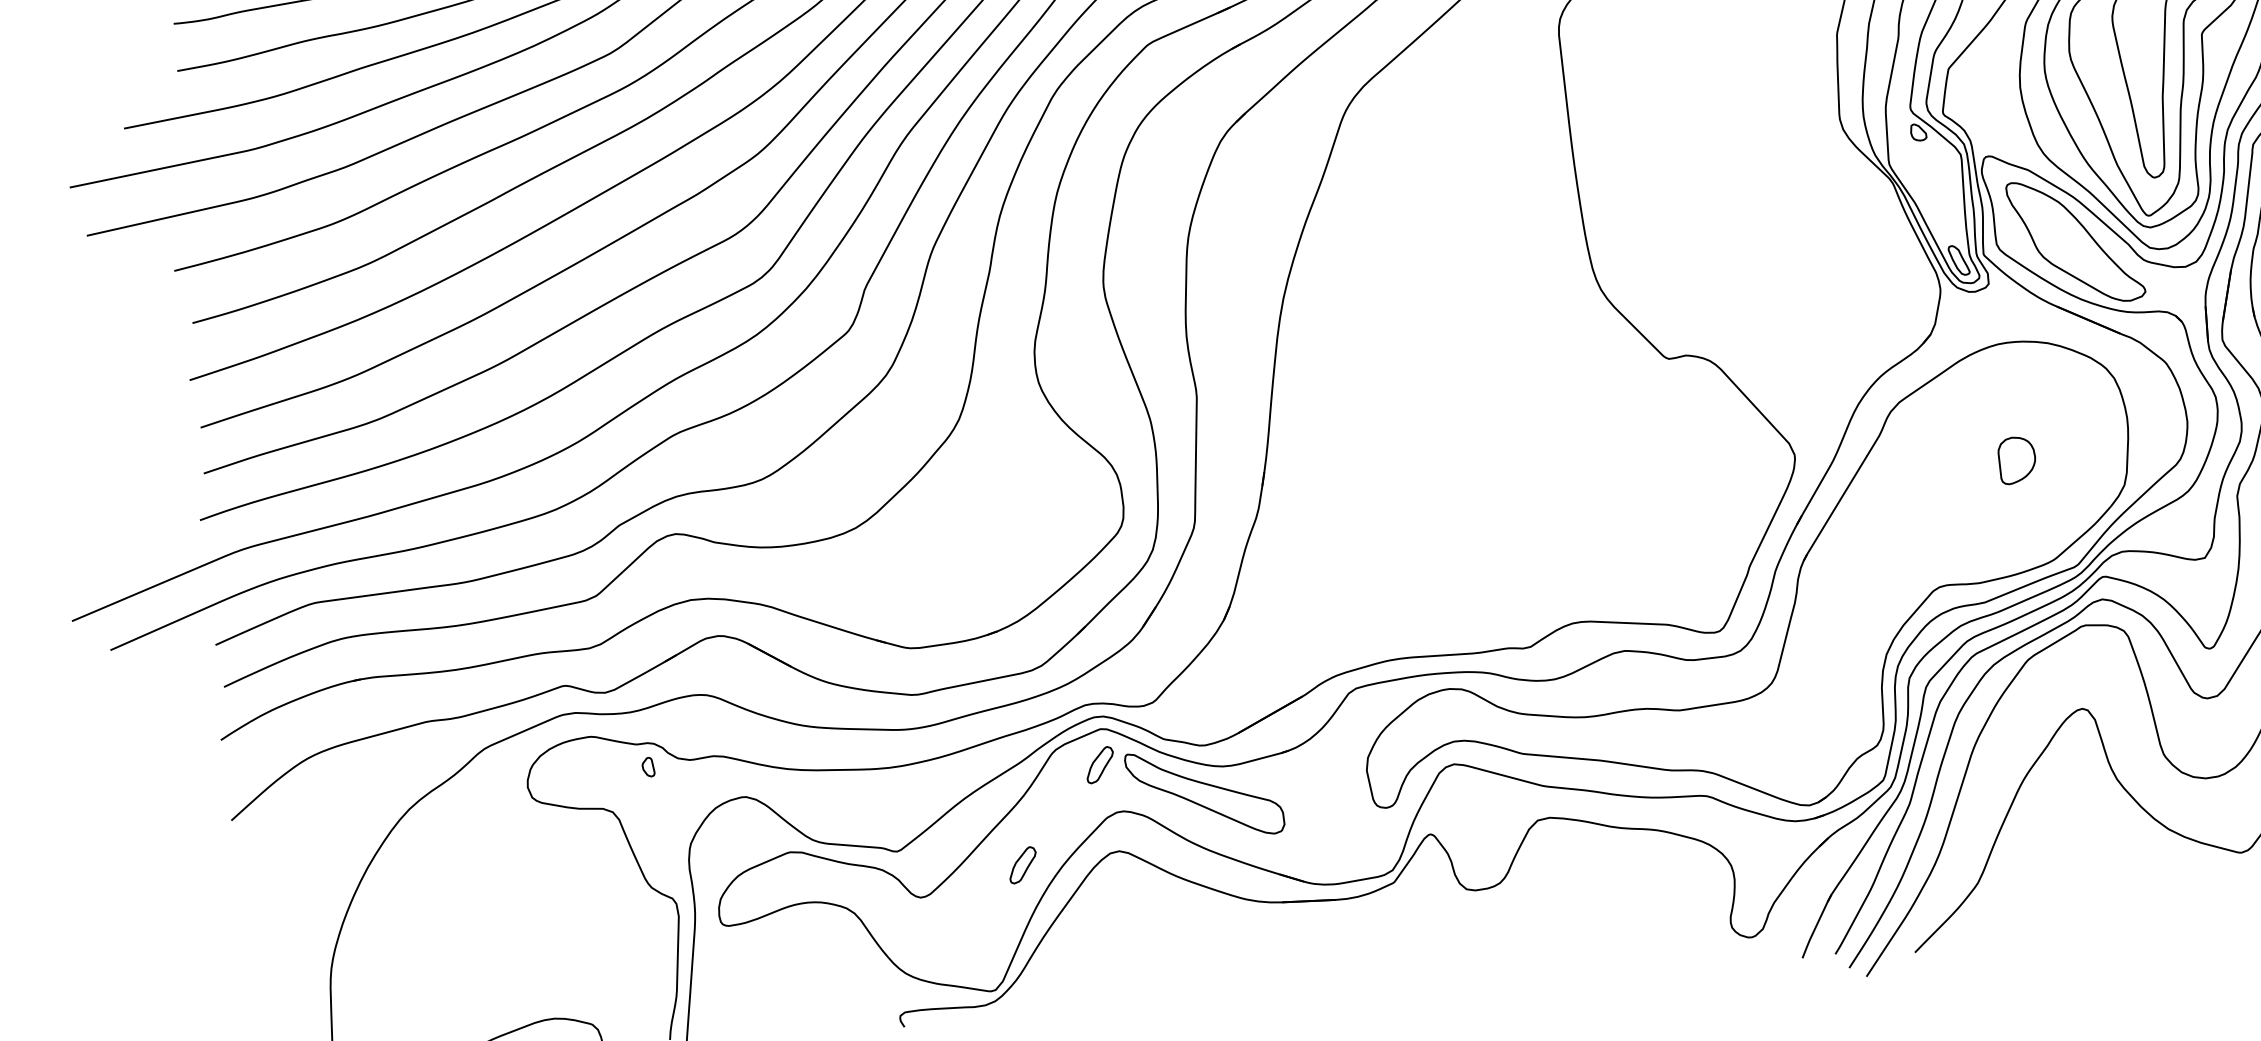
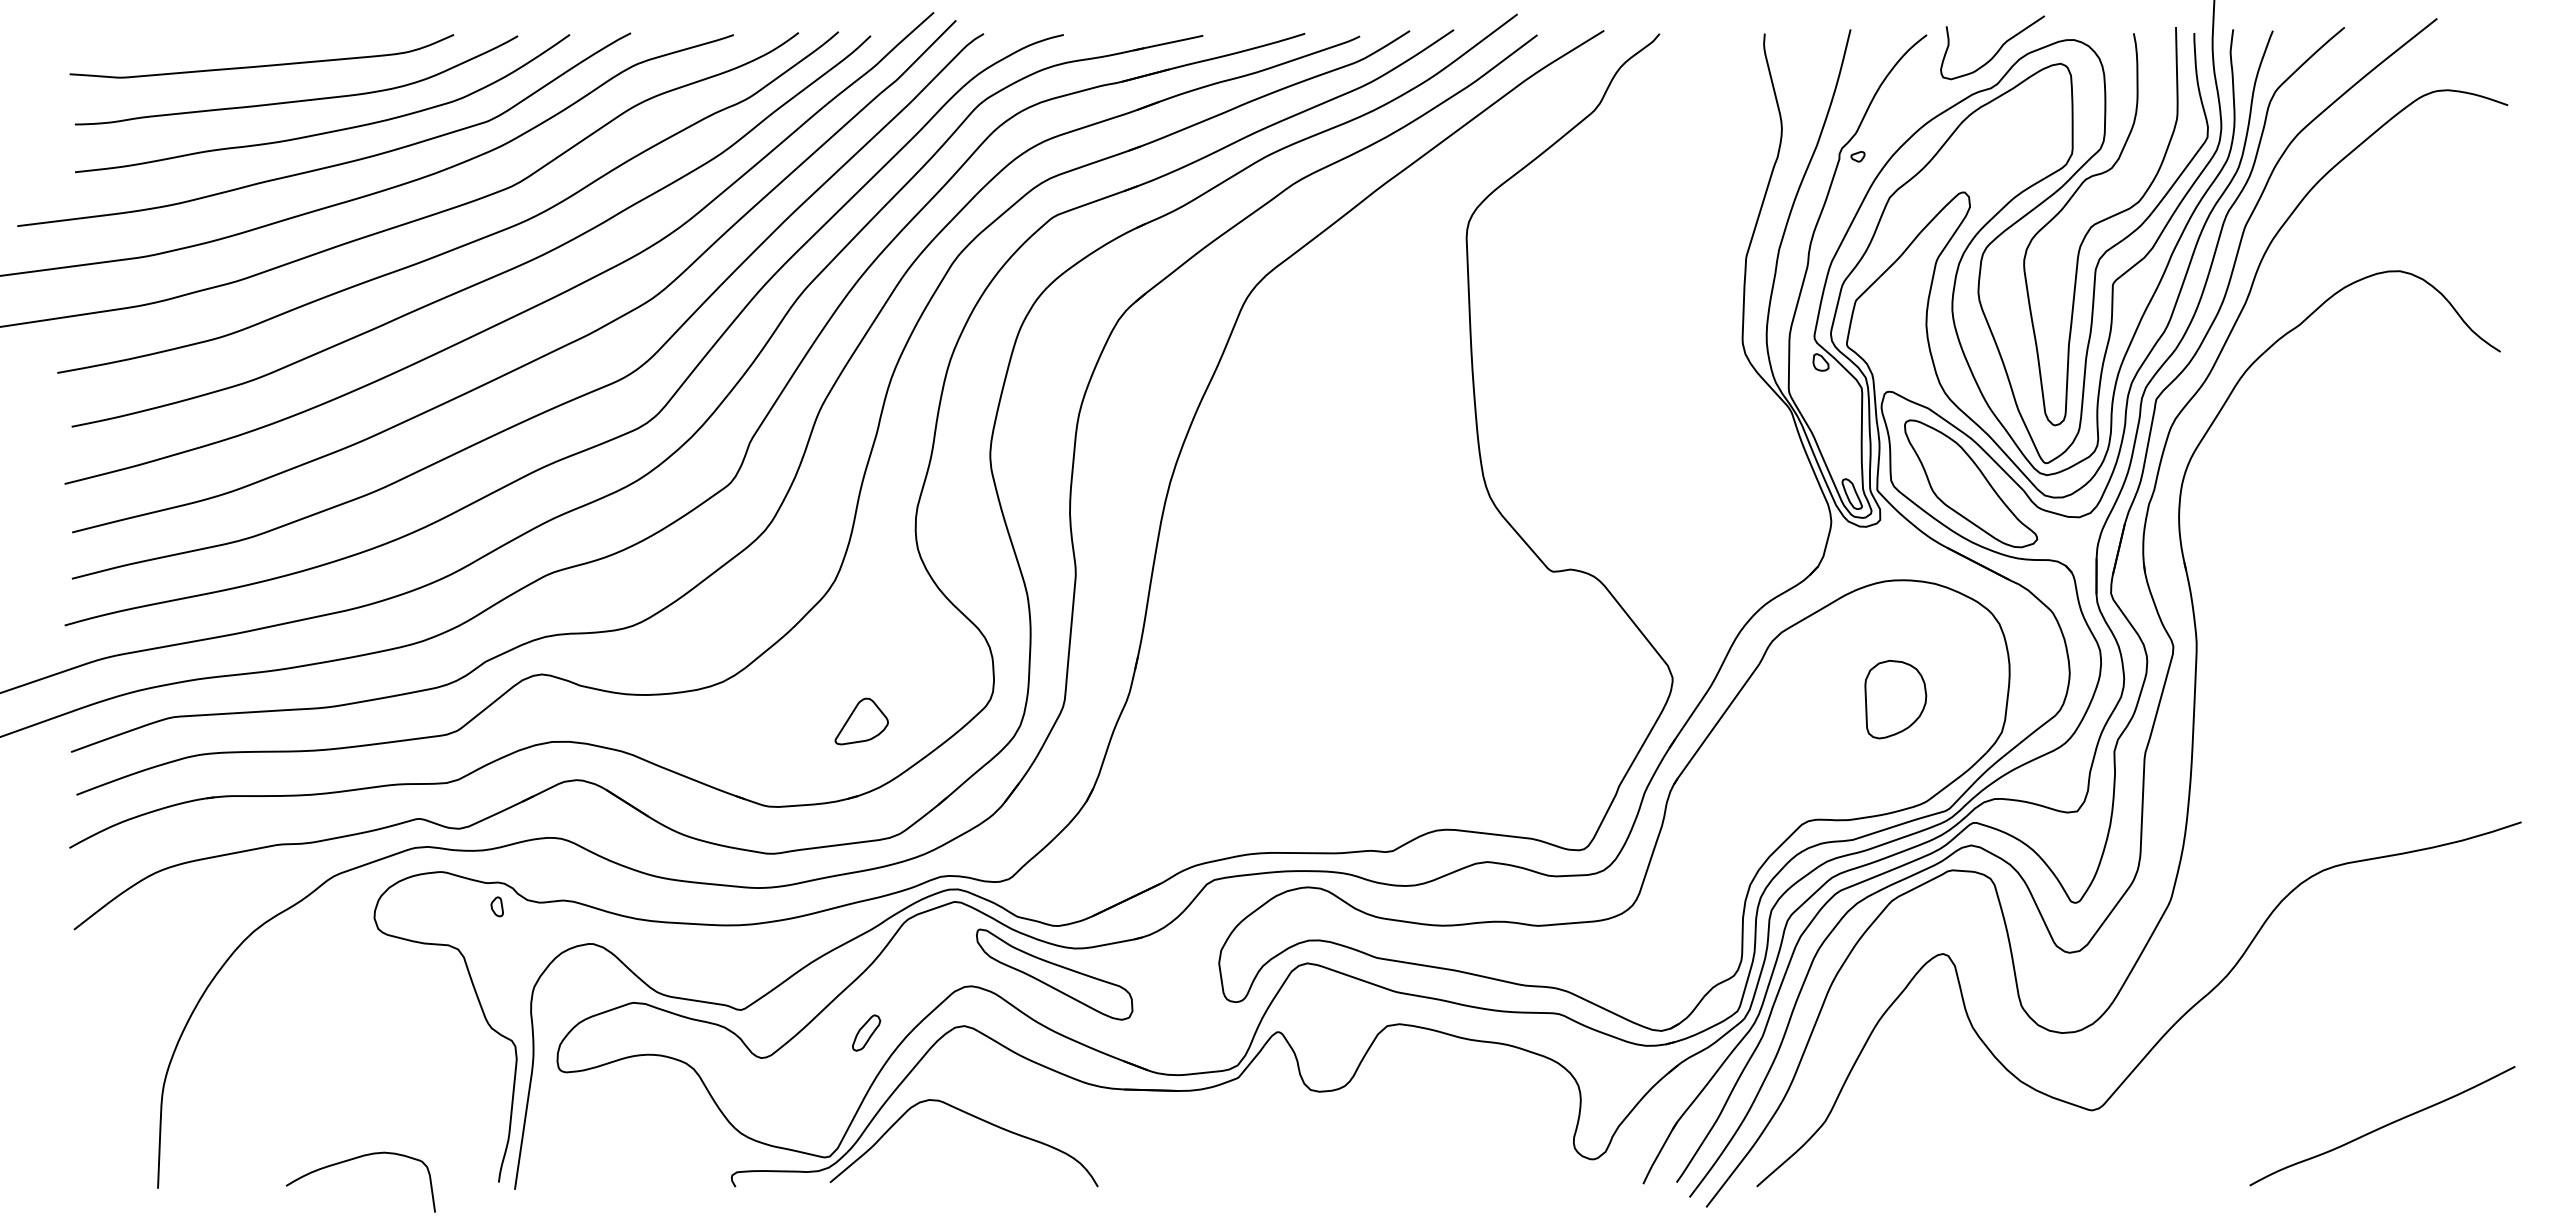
part: (2016, 460) -> (1895, 699), size x1.67
part: (995, 557) -> (861, 721), added
part: (1100, 764) -> (951, 937), removed
curve: (1132, 940) -> (971, 1116), added

